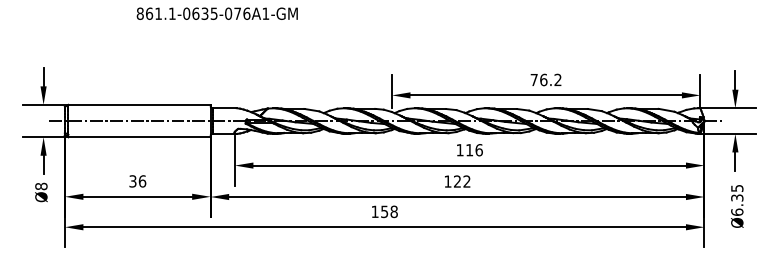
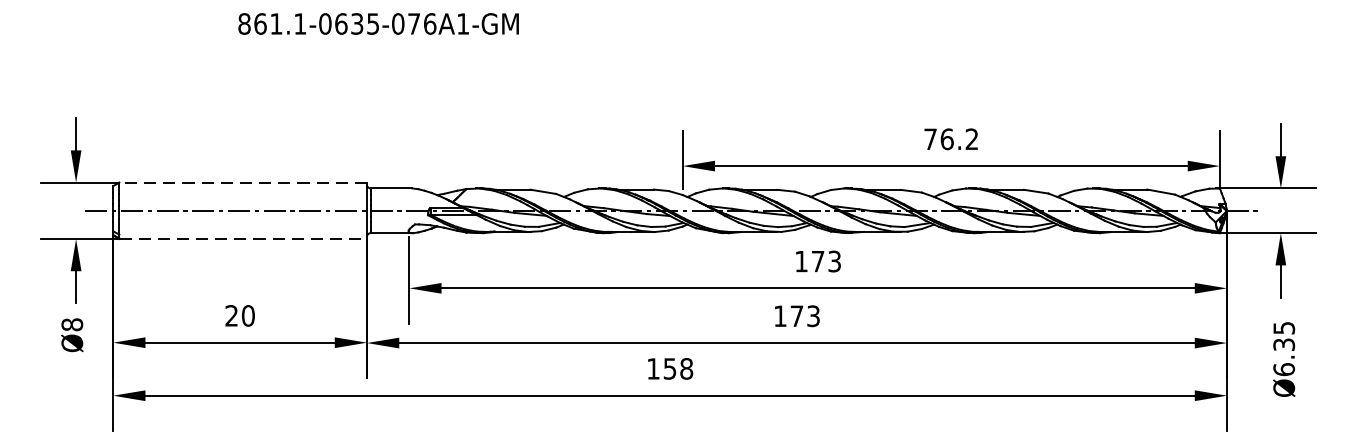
line: (139, 104) -> (243, 181), solid -> dashed
line: (140, 137) -> (244, 239), solid -> dashed
text: (474, 150) -> (826, 262), 116 -> 173
text: (137, 181) -> (239, 316), 36 -> 20
text: (462, 181) -> (805, 316), 122 -> 173

